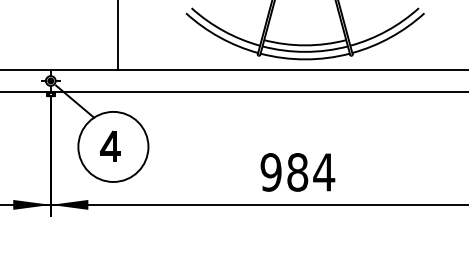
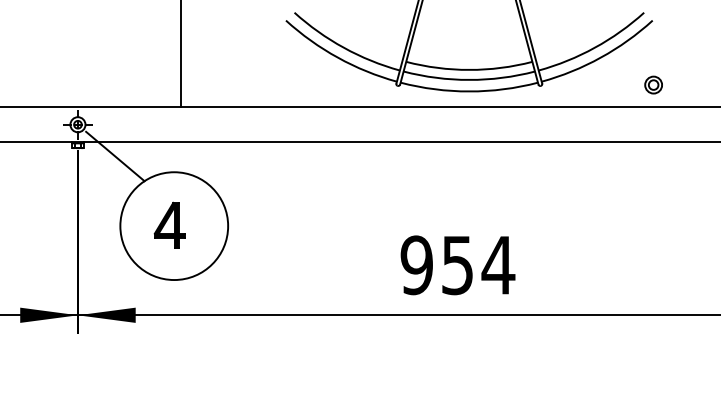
part: (424, 54) -> (652, 83), added
text: (297, 172) -> (457, 265), 984 -> 954

